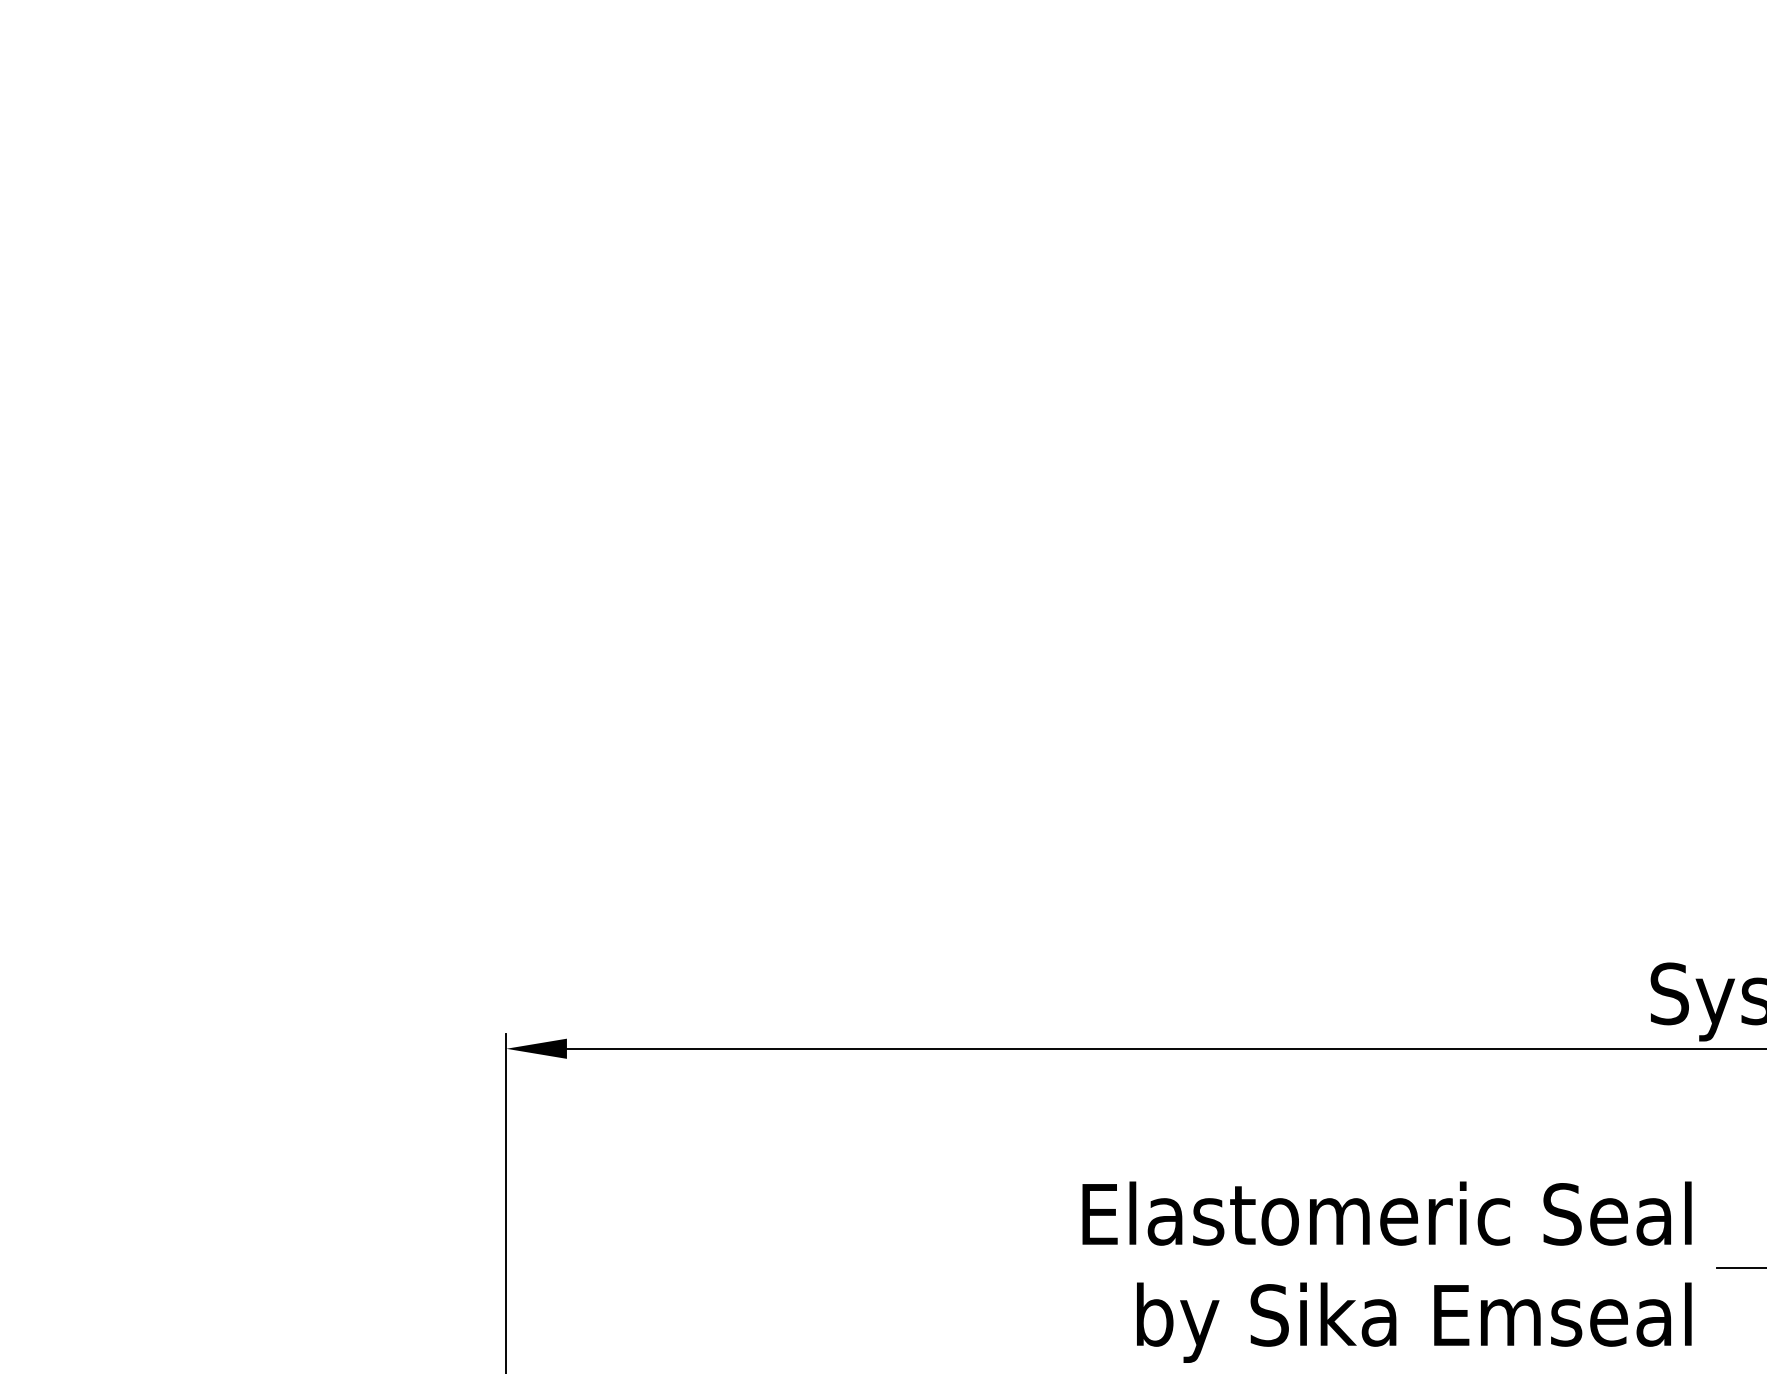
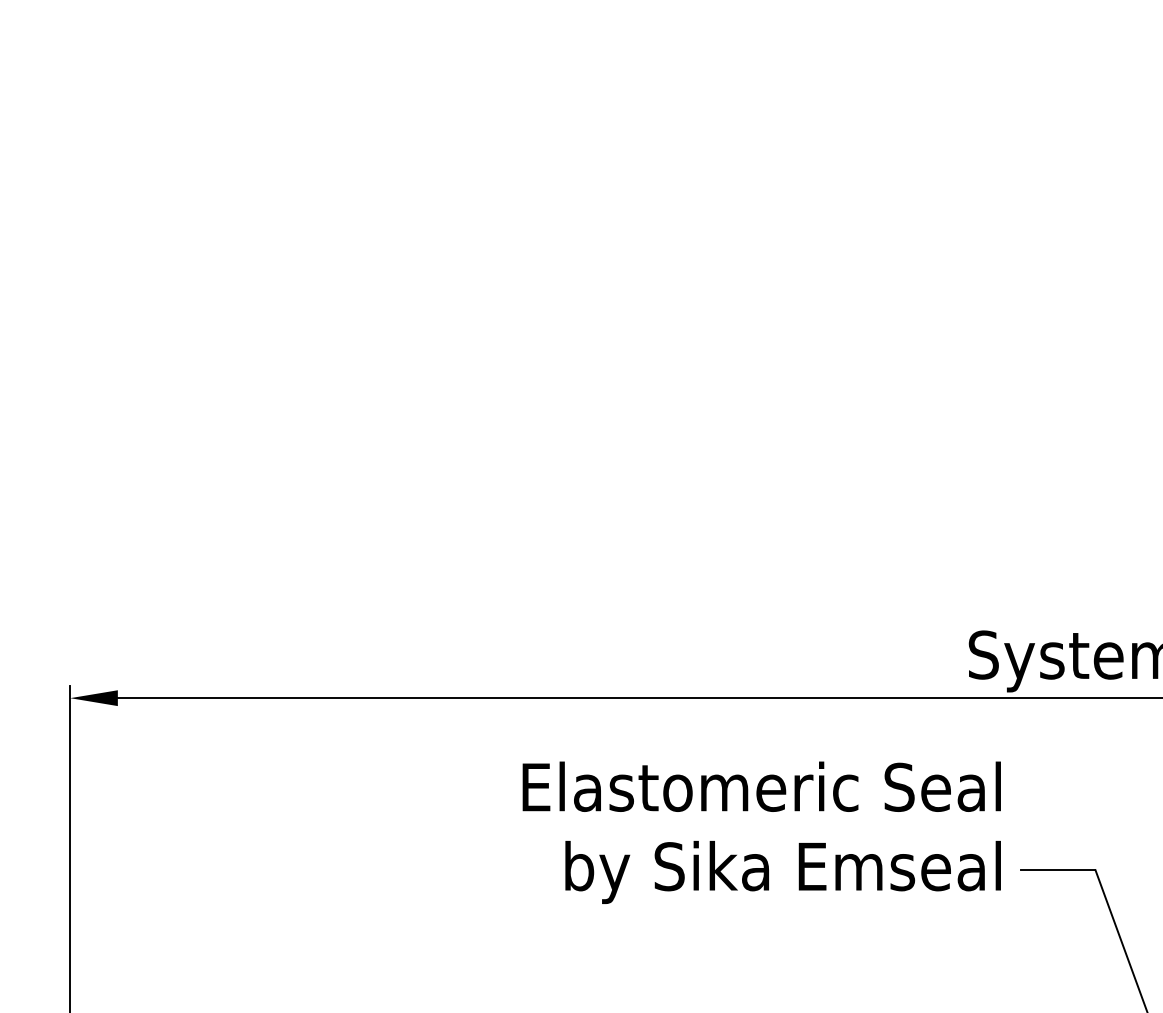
text: (1386, 1271) -> (761, 832), moved

